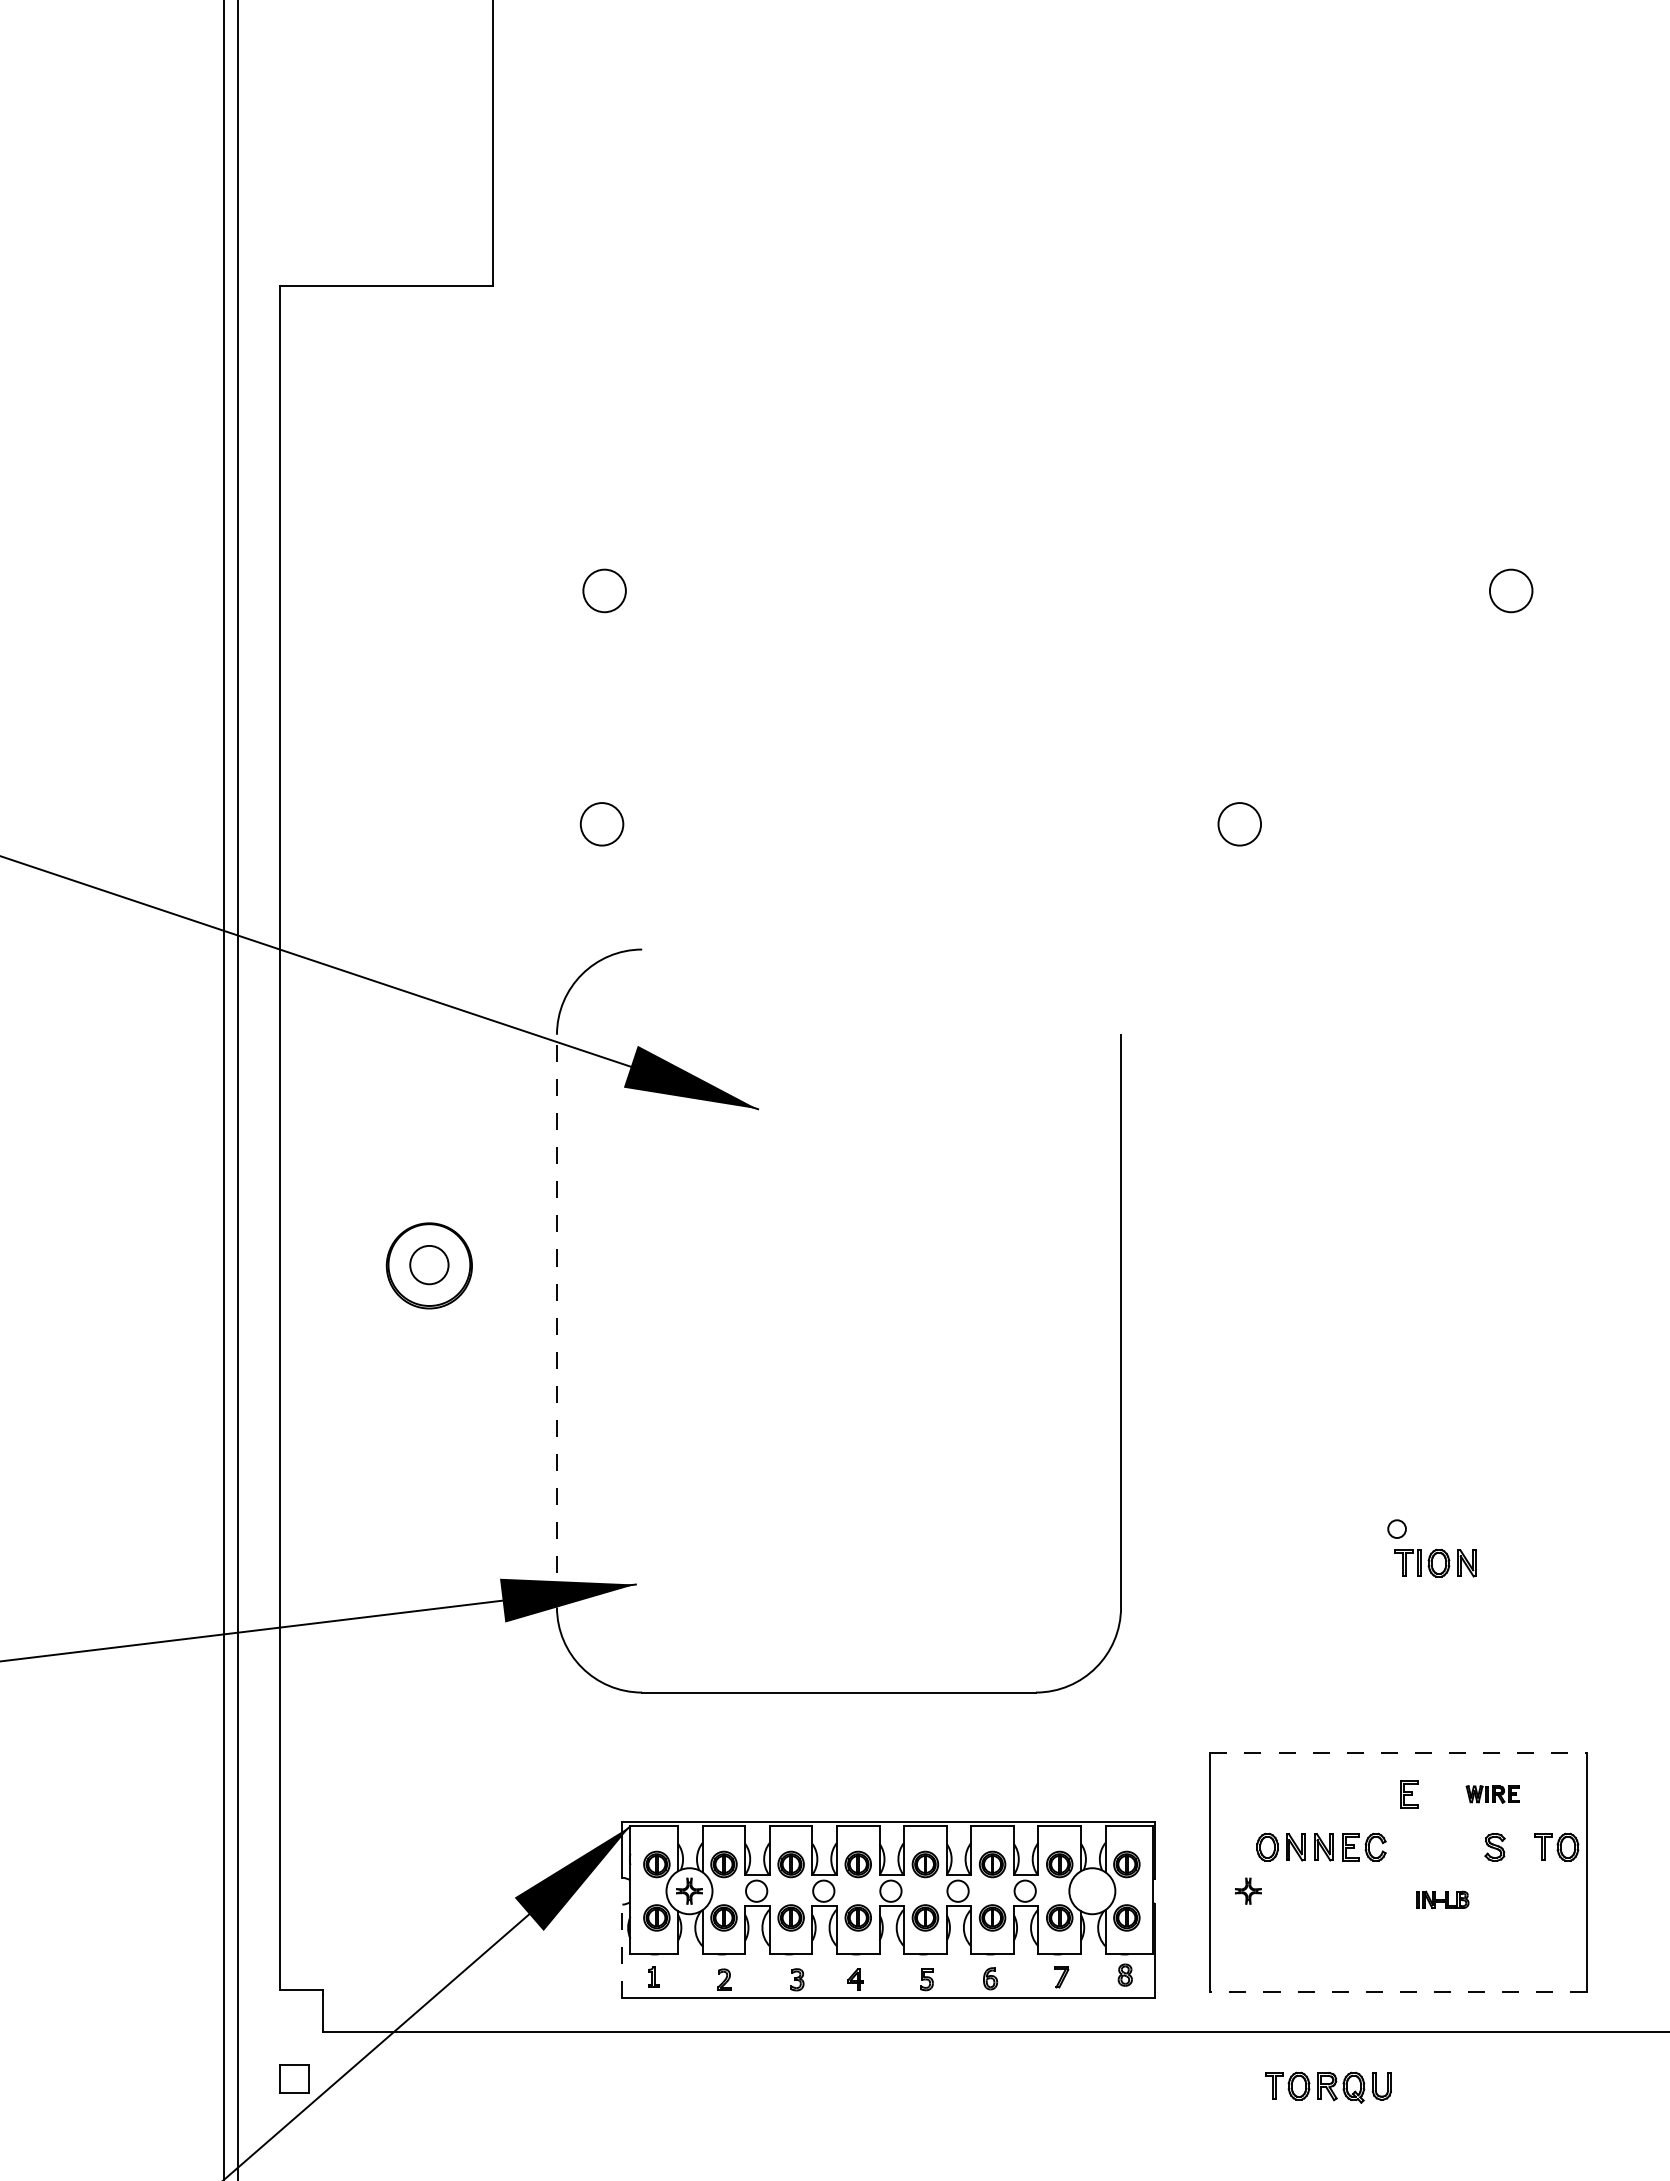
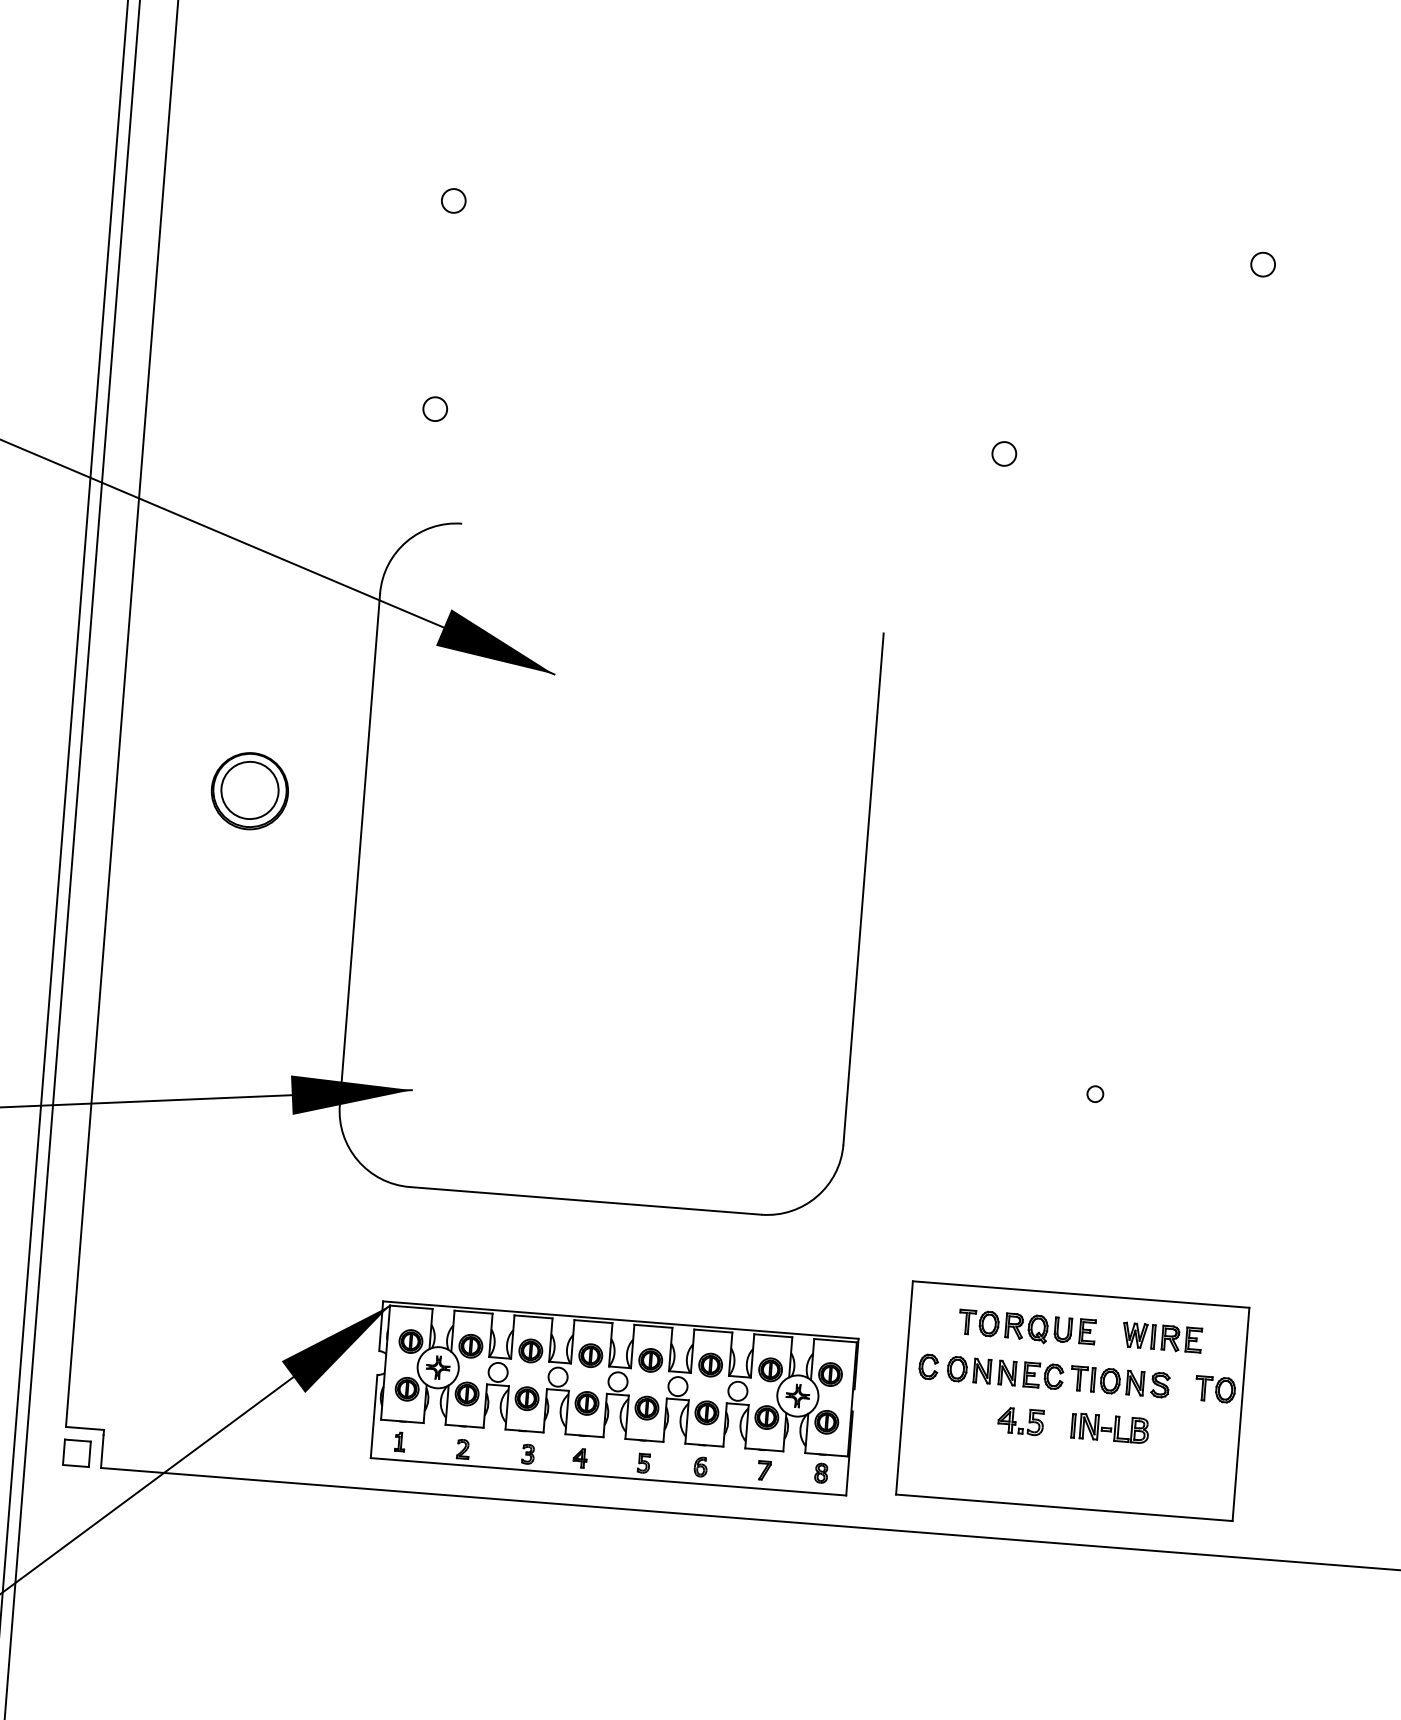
circle: (604, 590) -> (453, 200), size x0.62
circle: (1510, 590) -> (1262, 264), size x0.62
circle: (602, 824) -> (435, 409), size x0.62
circle: (1239, 824) -> (1004, 454), size x0.62
circle: (429, 1265) -> (250, 790), size x1.67
line: (556, 1320) -> (359, 848), dashed -> solid
part: (1435, 1562) -> (1107, 1380), moved
line: (1399, 1753) -> (1081, 1294), dashed -> solid
part: (1492, 1794) -> (1161, 1337), size x1.67
part: (1229, 1845) -> (923, 1364), added
part: (1248, 1890) -> (798, 1395), moved
part: (1342, 1899) -> (1020, 1420), added
part: (1442, 1899) -> (1109, 1428), size x1.67
line: (622, 1951) -> (374, 1416), dashed -> solid
line: (1398, 1992) -> (1064, 1507), dashed -> solid
part: (294, 2078) -> (76, 1452), moved
part: (1328, 2087) -> (1015, 1327), moved

